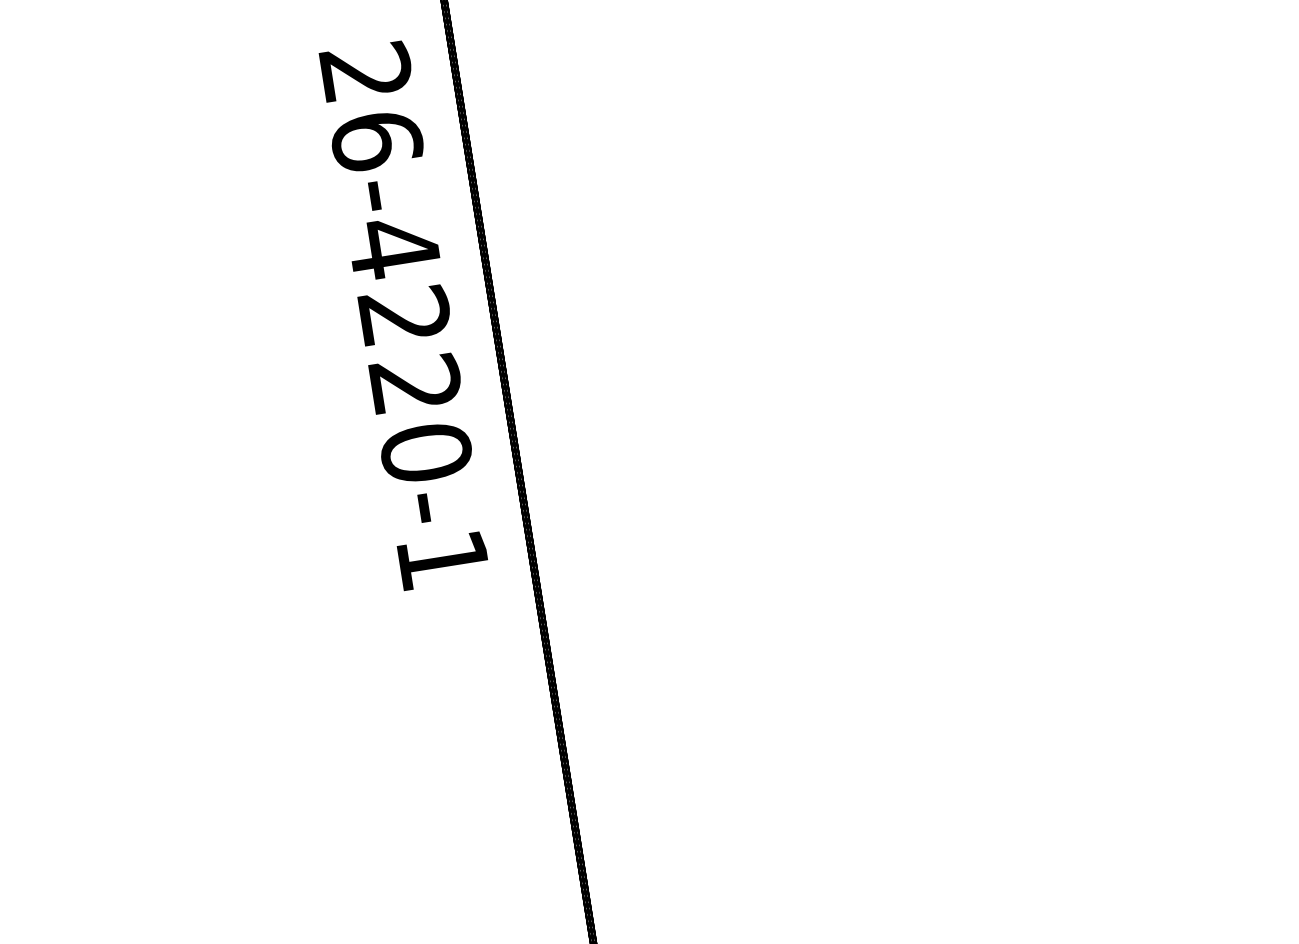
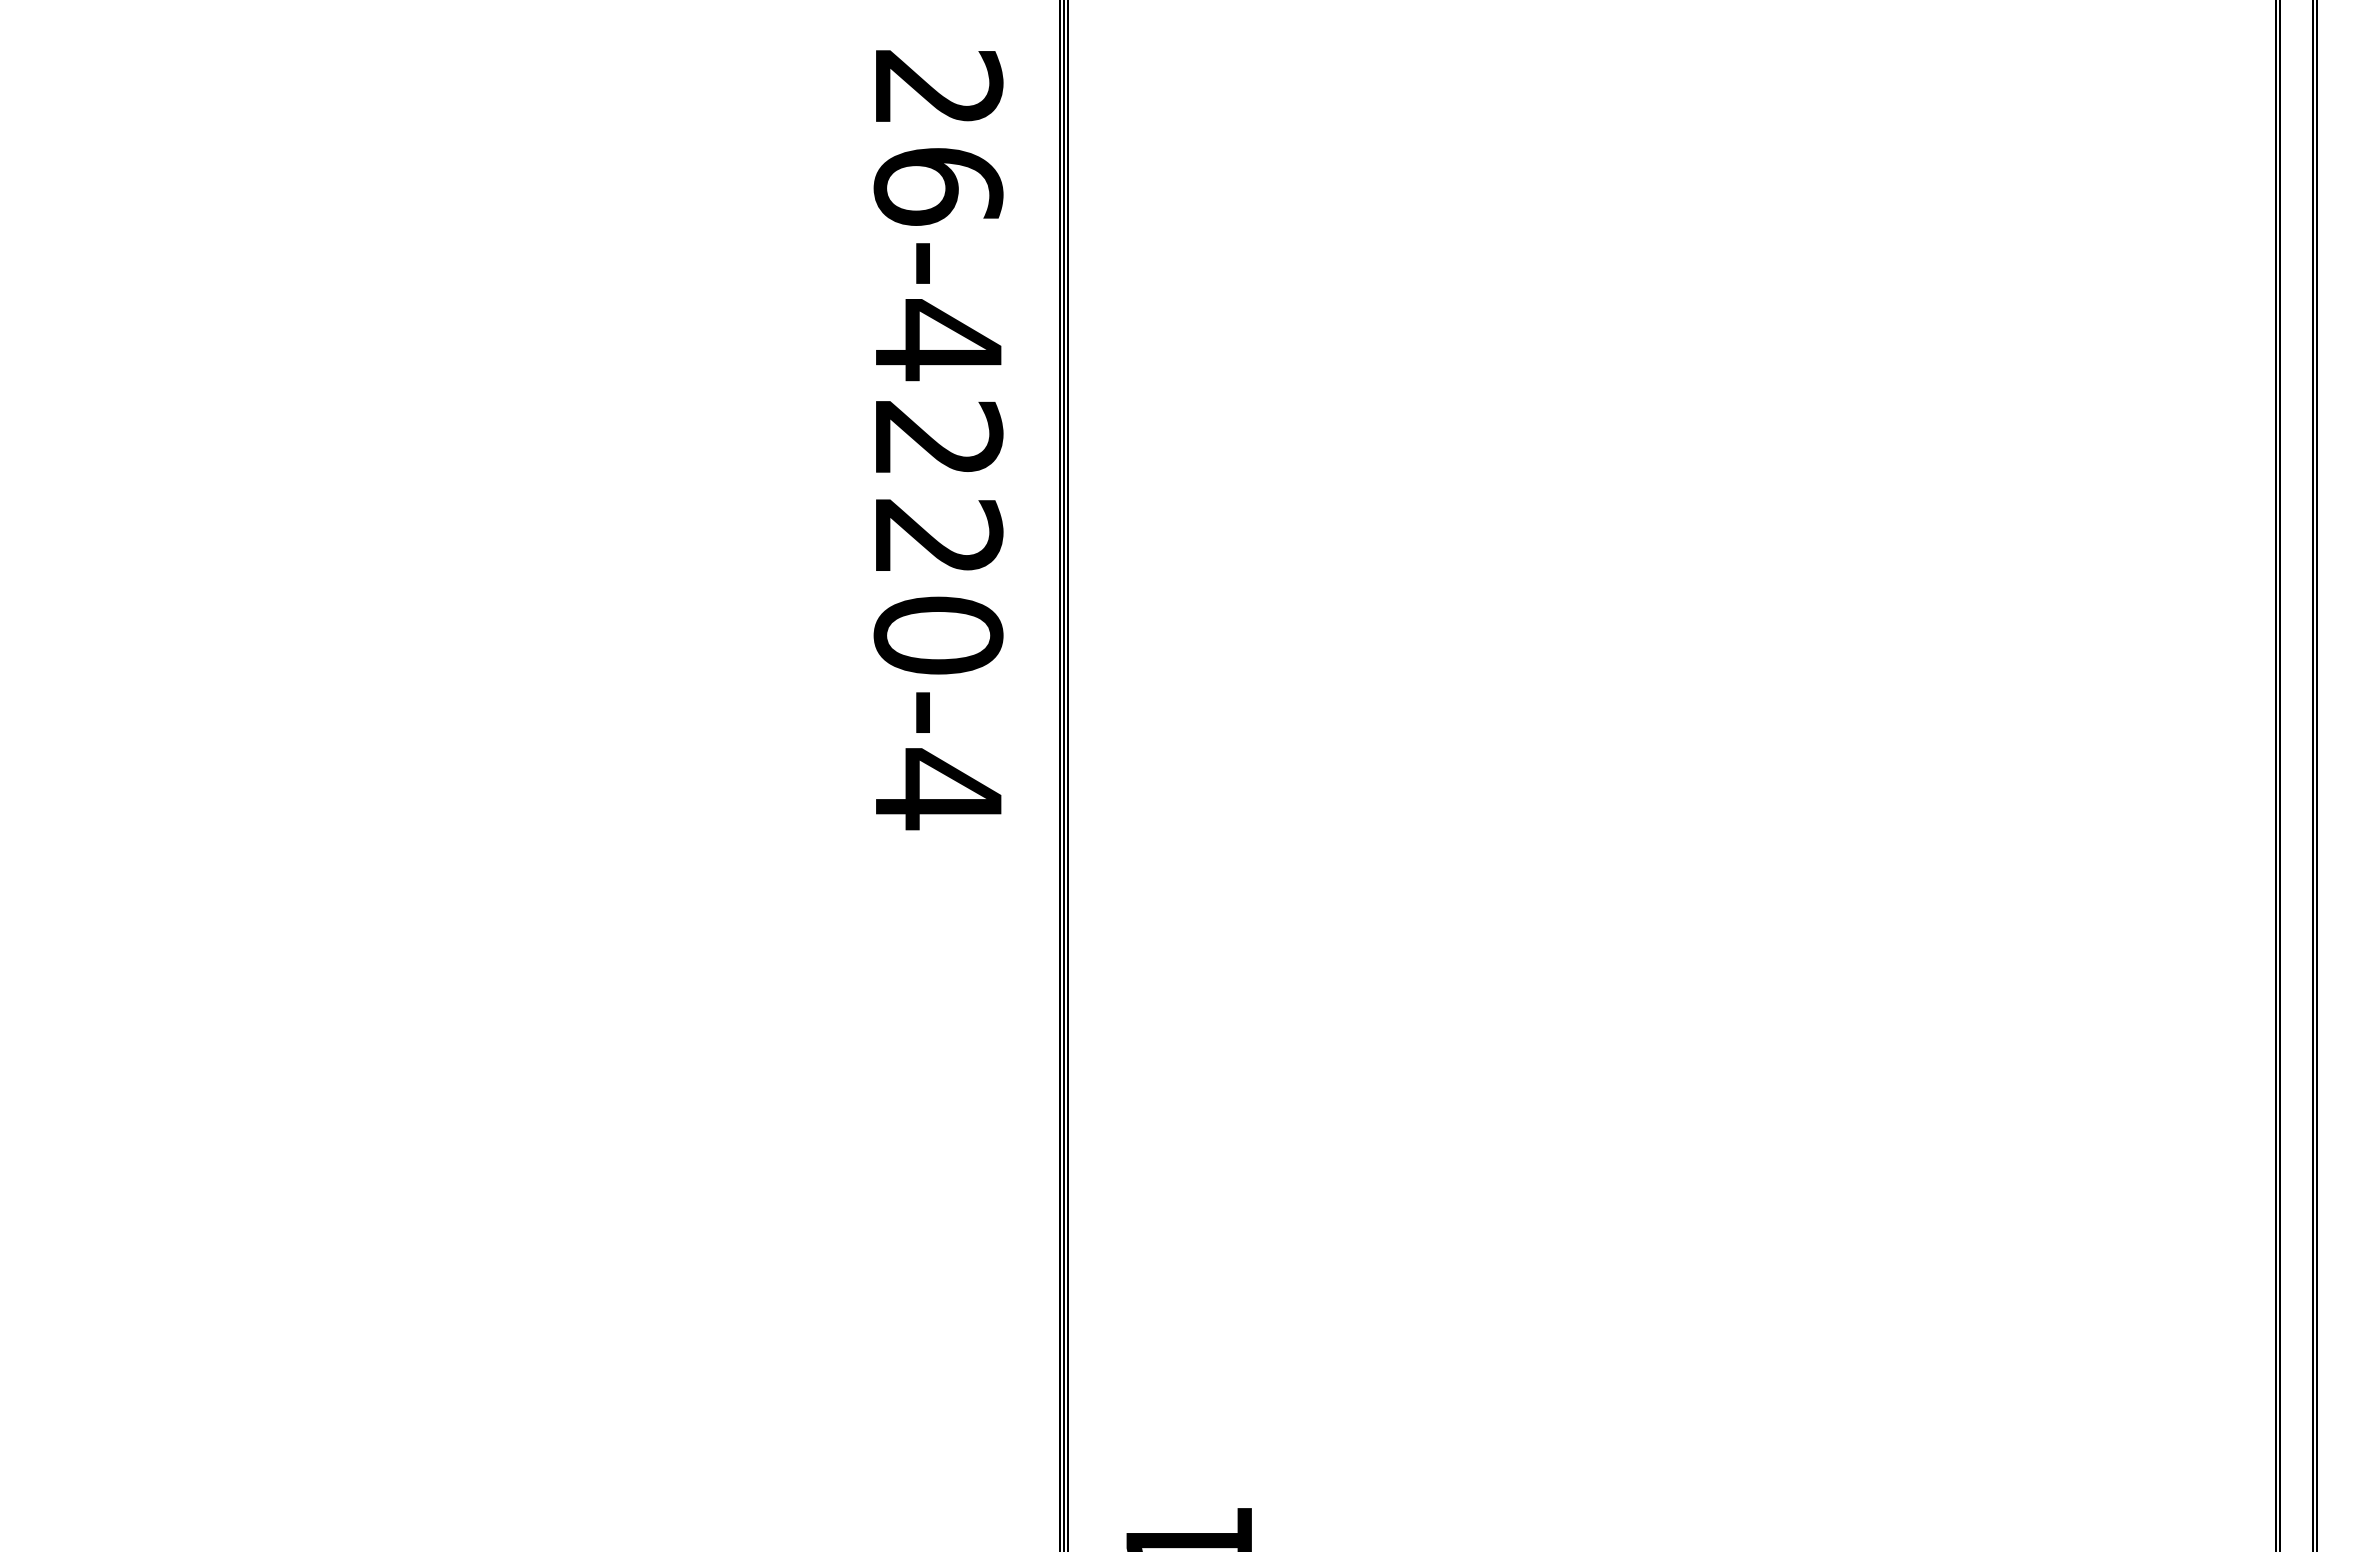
text: (443, 559) -> (938, 789), 26-4220-1 -> 26-4220-4

